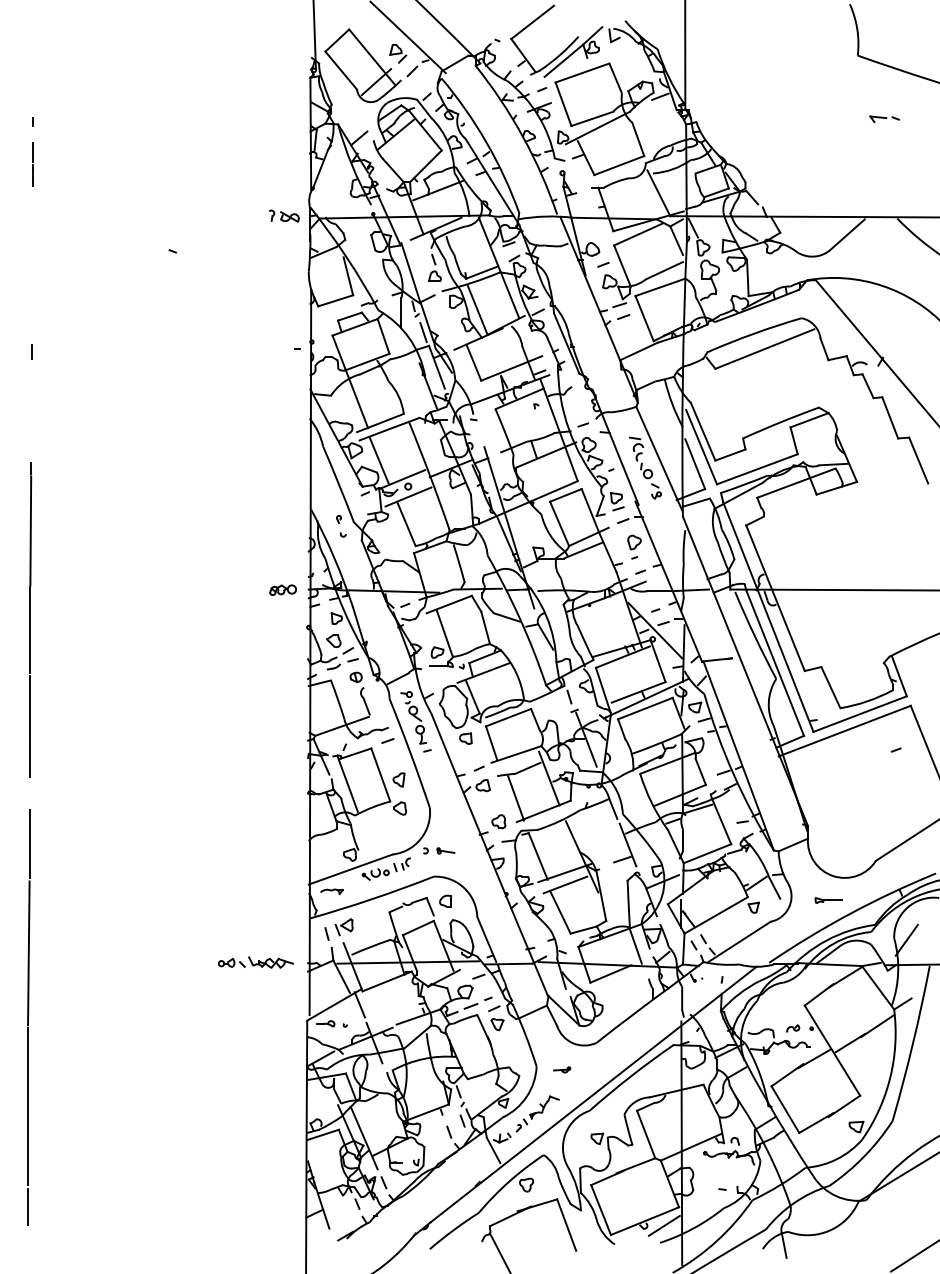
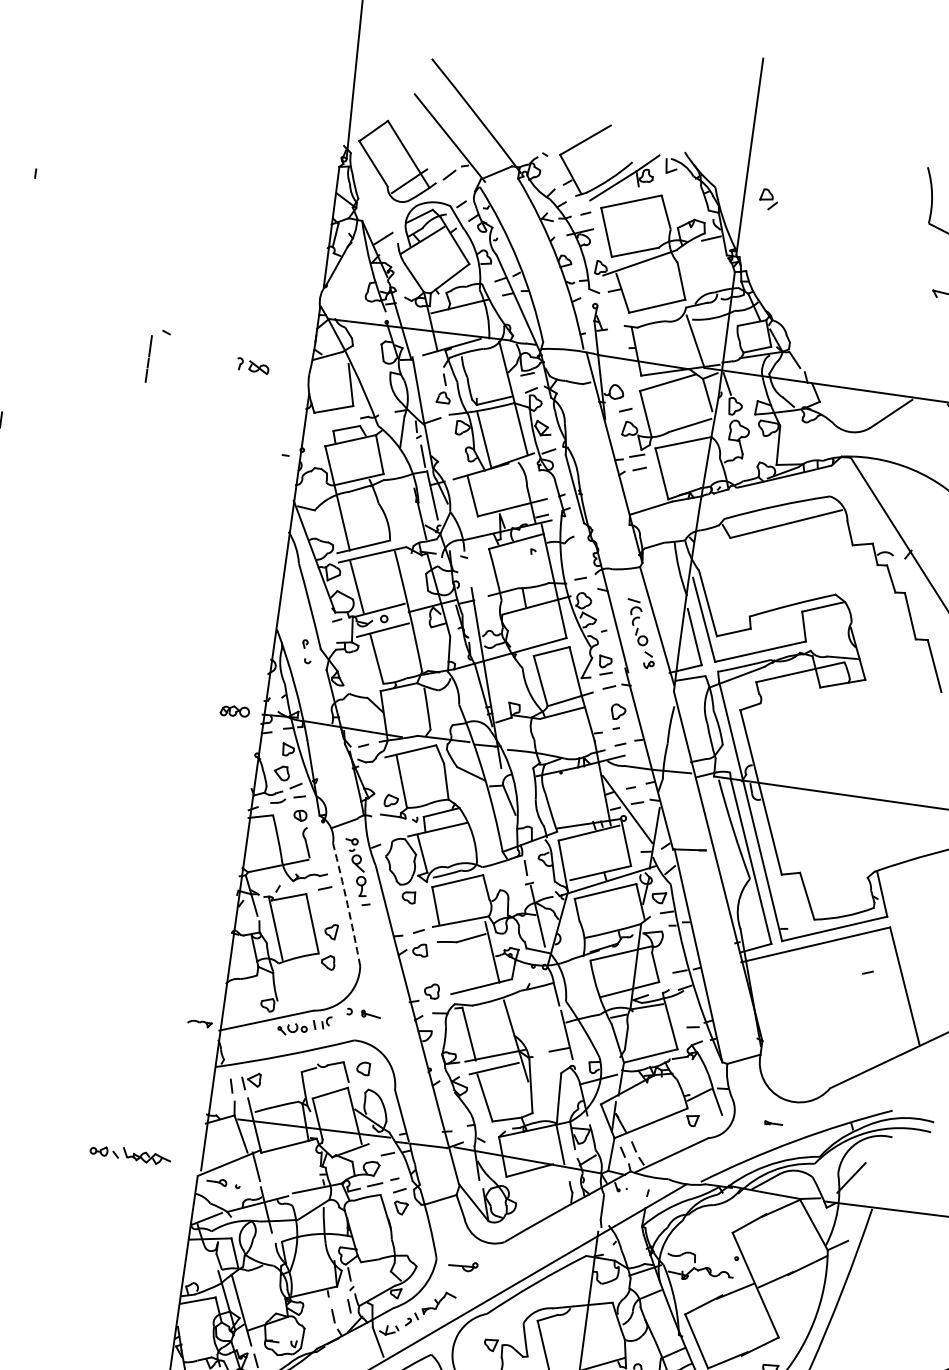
part: (398, 53) -> (769, 199), moved
line: (32, 164) -> (148, 358), moved
part: (284, 215) -> (253, 365), moved
arc: (410, 752) -> (347, 904), solid -> dashed
line: (515, 798) -> (453, 968), removed
part: (331, 891) -> (199, 1023), moved
part: (828, 900) -> (773, 1123), size x0.6
part: (255, 962) -> (130, 1154), moved
part: (793, 1028) -> (717, 1255), removed
part: (562, 1069) -> (463, 1265), size x1.6

